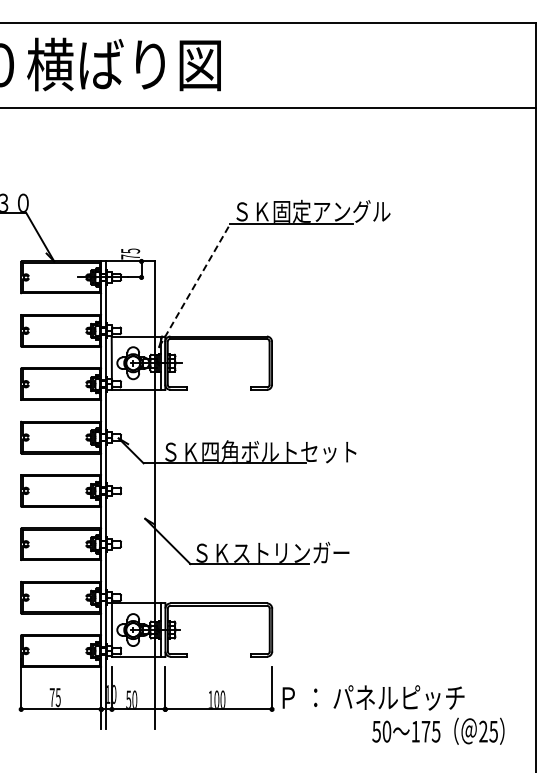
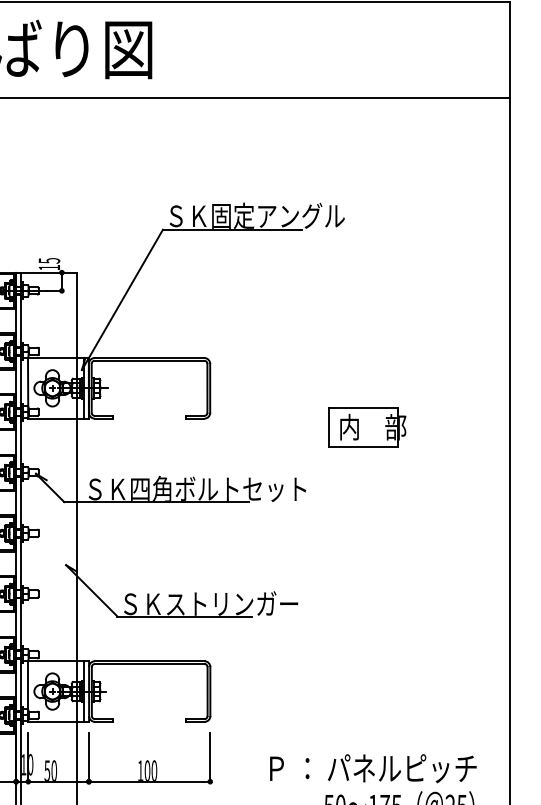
text: (130, 256) -> (49, 267), 75 -> 15
line: (195, 284) -> (123, 298), dashed -> solid
part: (409, 397) -> (366, 427), added
text: (373, 697) -> (373, 768), moved

